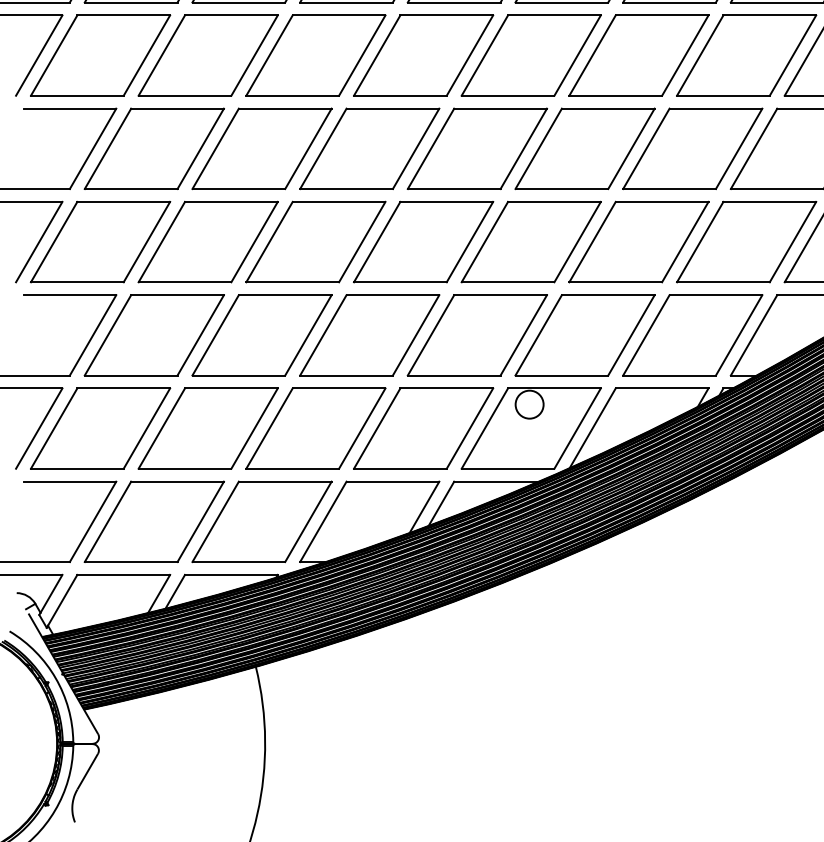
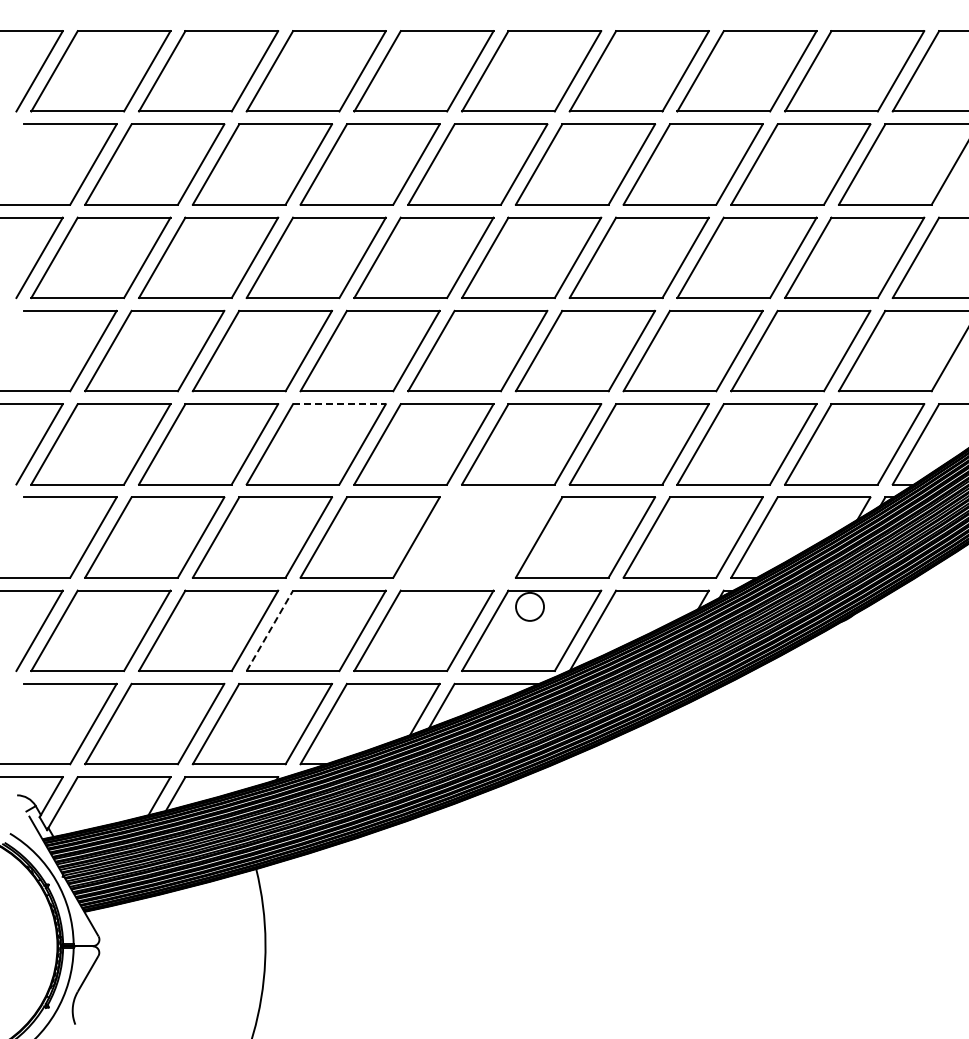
line: (339, 202) -> (339, 404), solid -> dashed
part: (477, 335) -> (477, 537), removed
line: (270, 428) -> (270, 630), solid -> dashed

